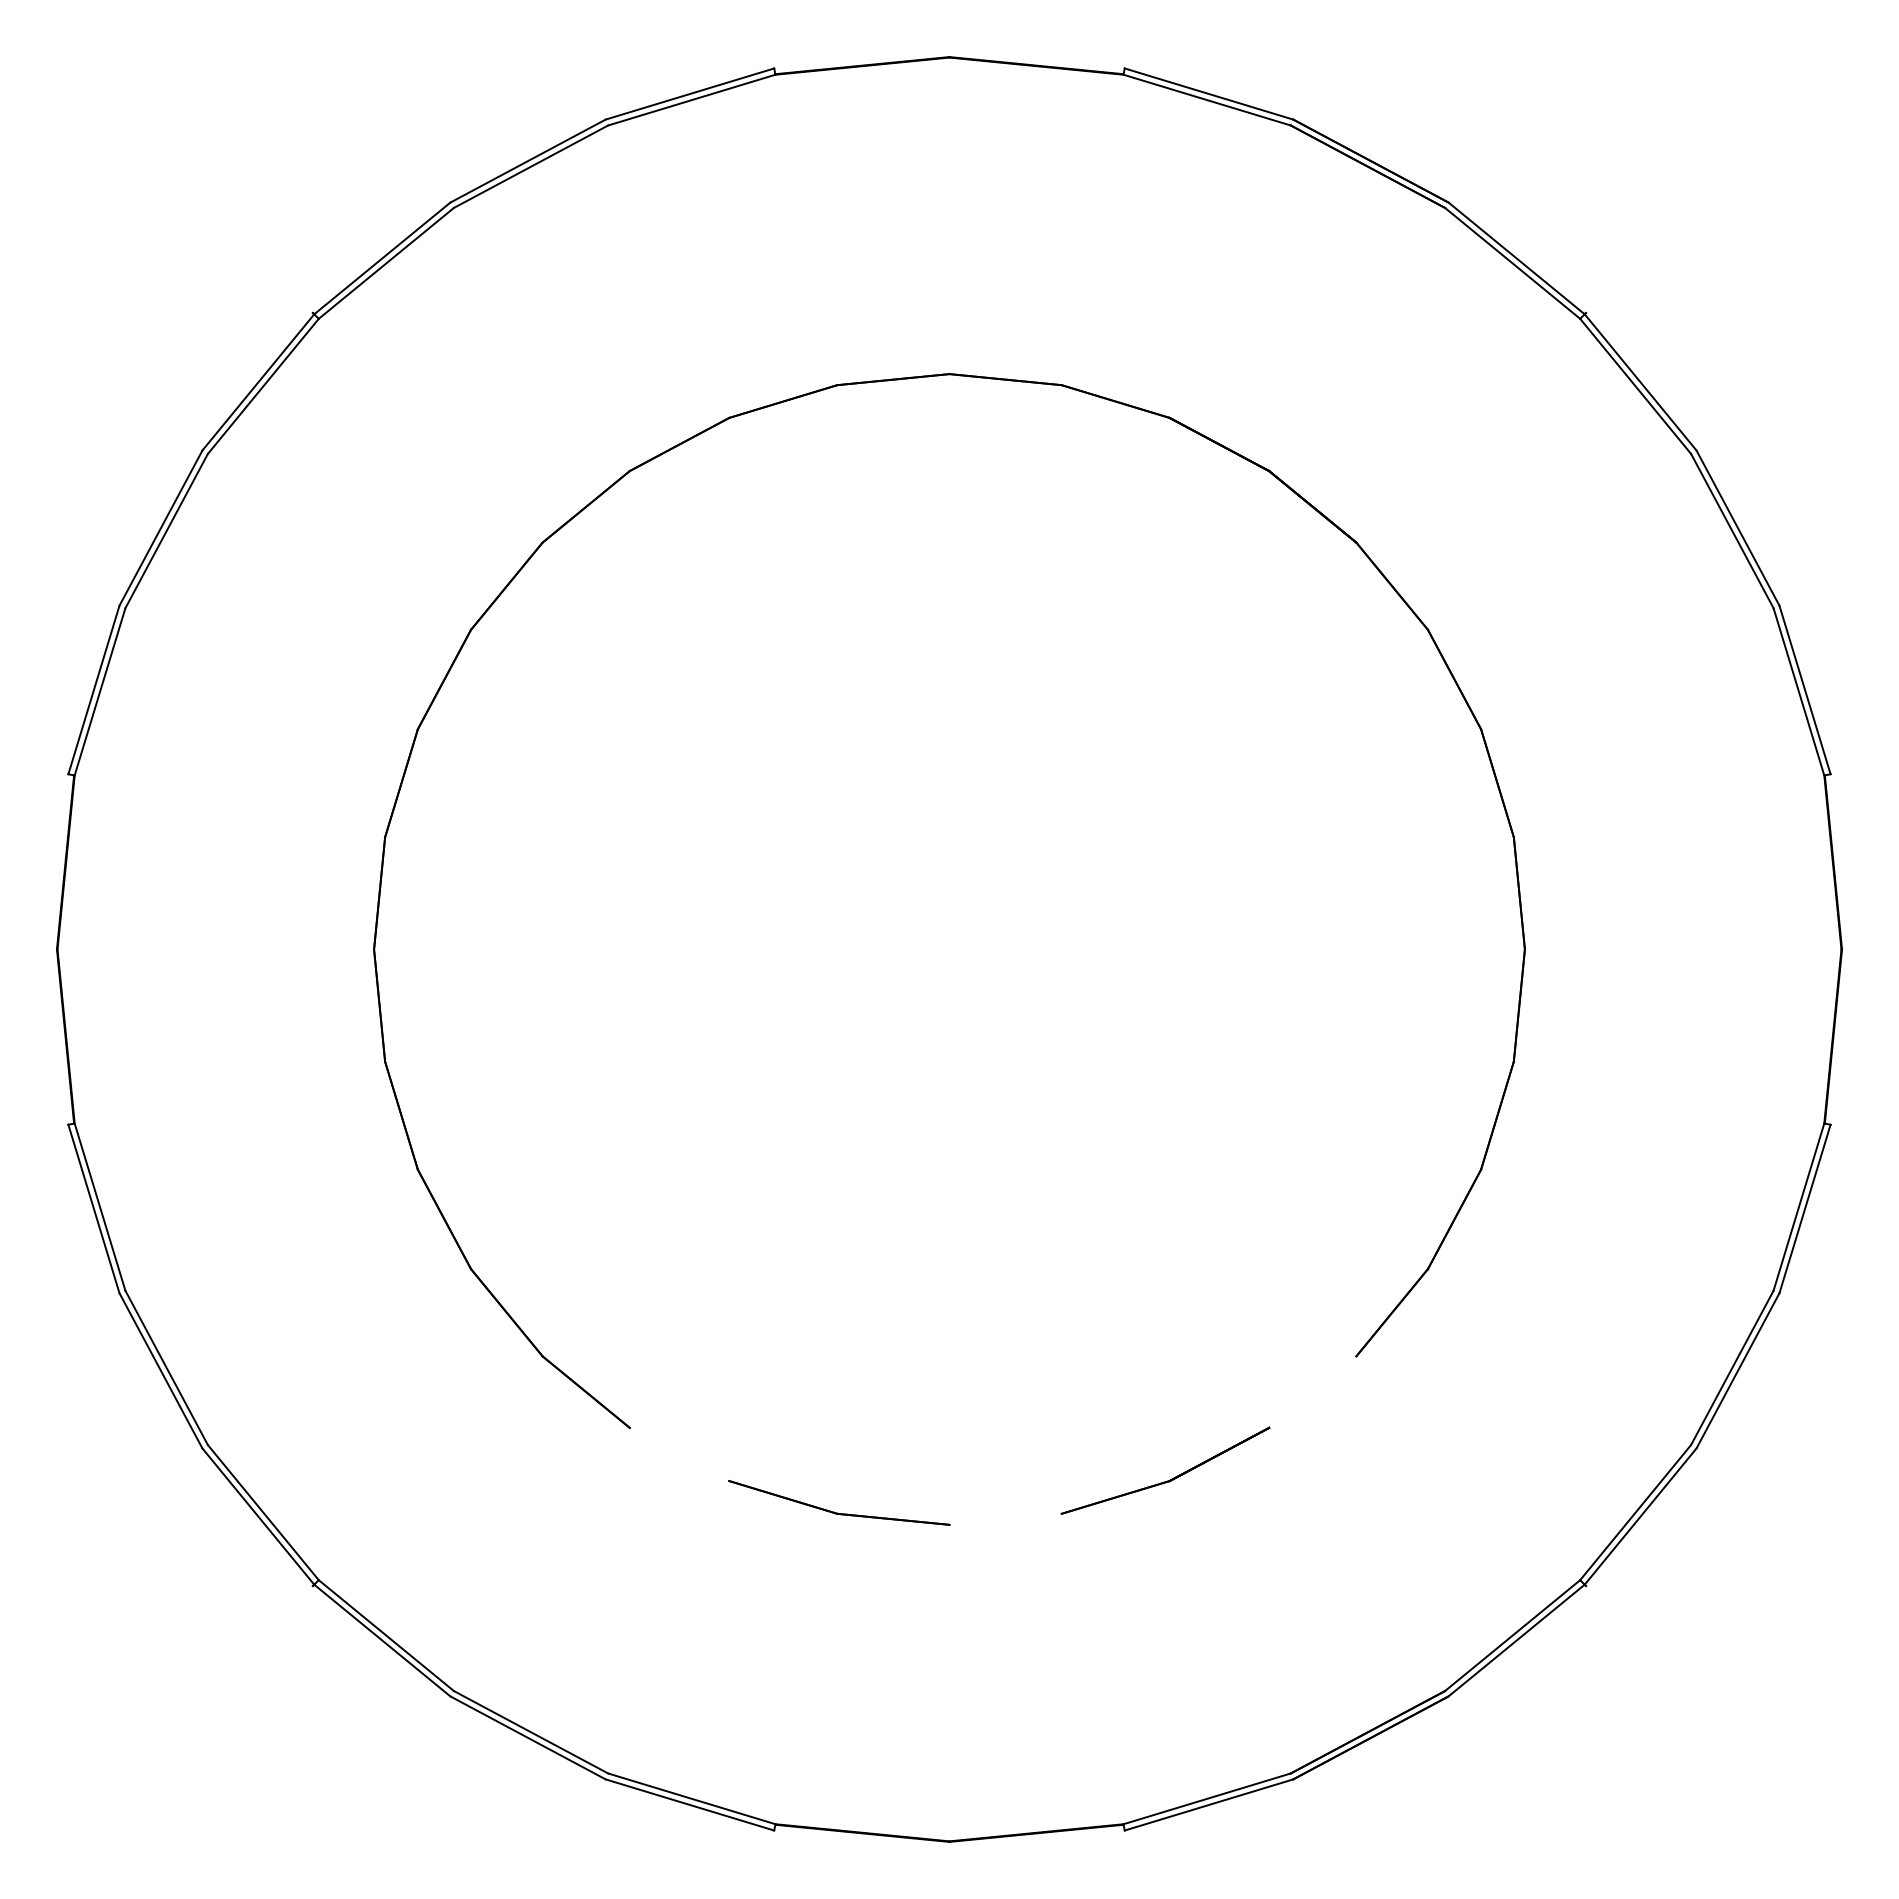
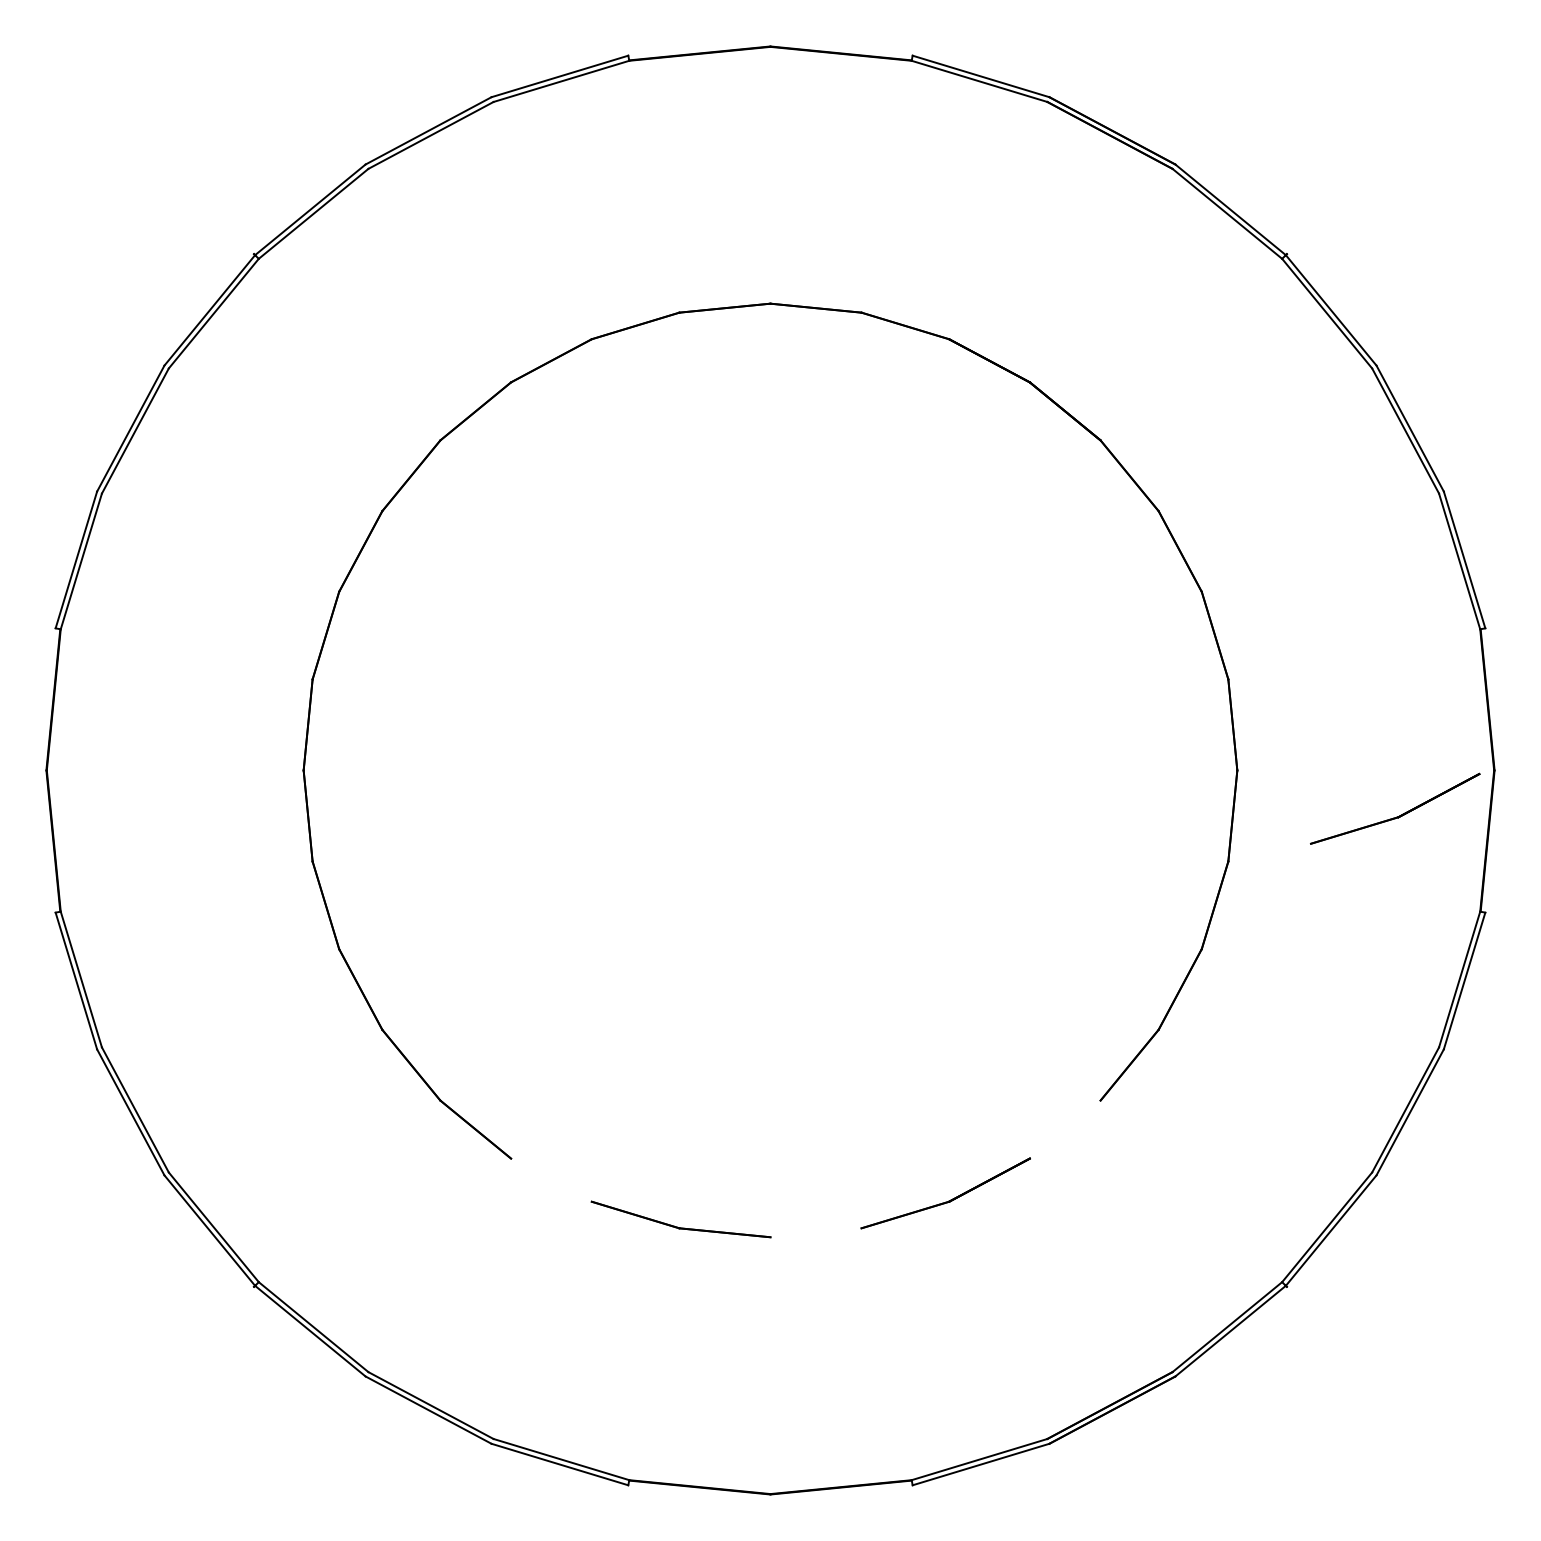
part: (1723, 1005) -> (1398, 815), added

